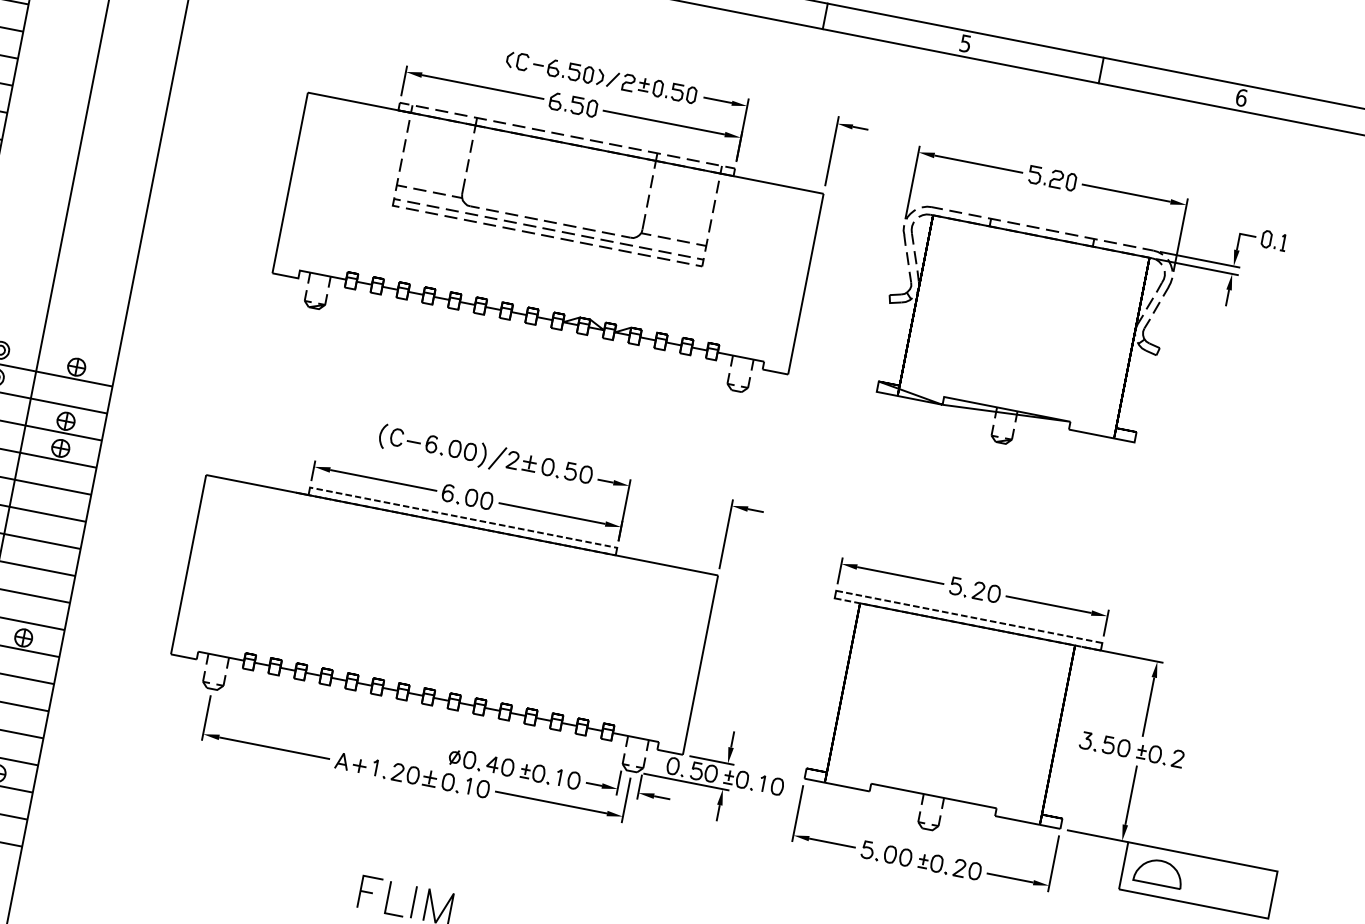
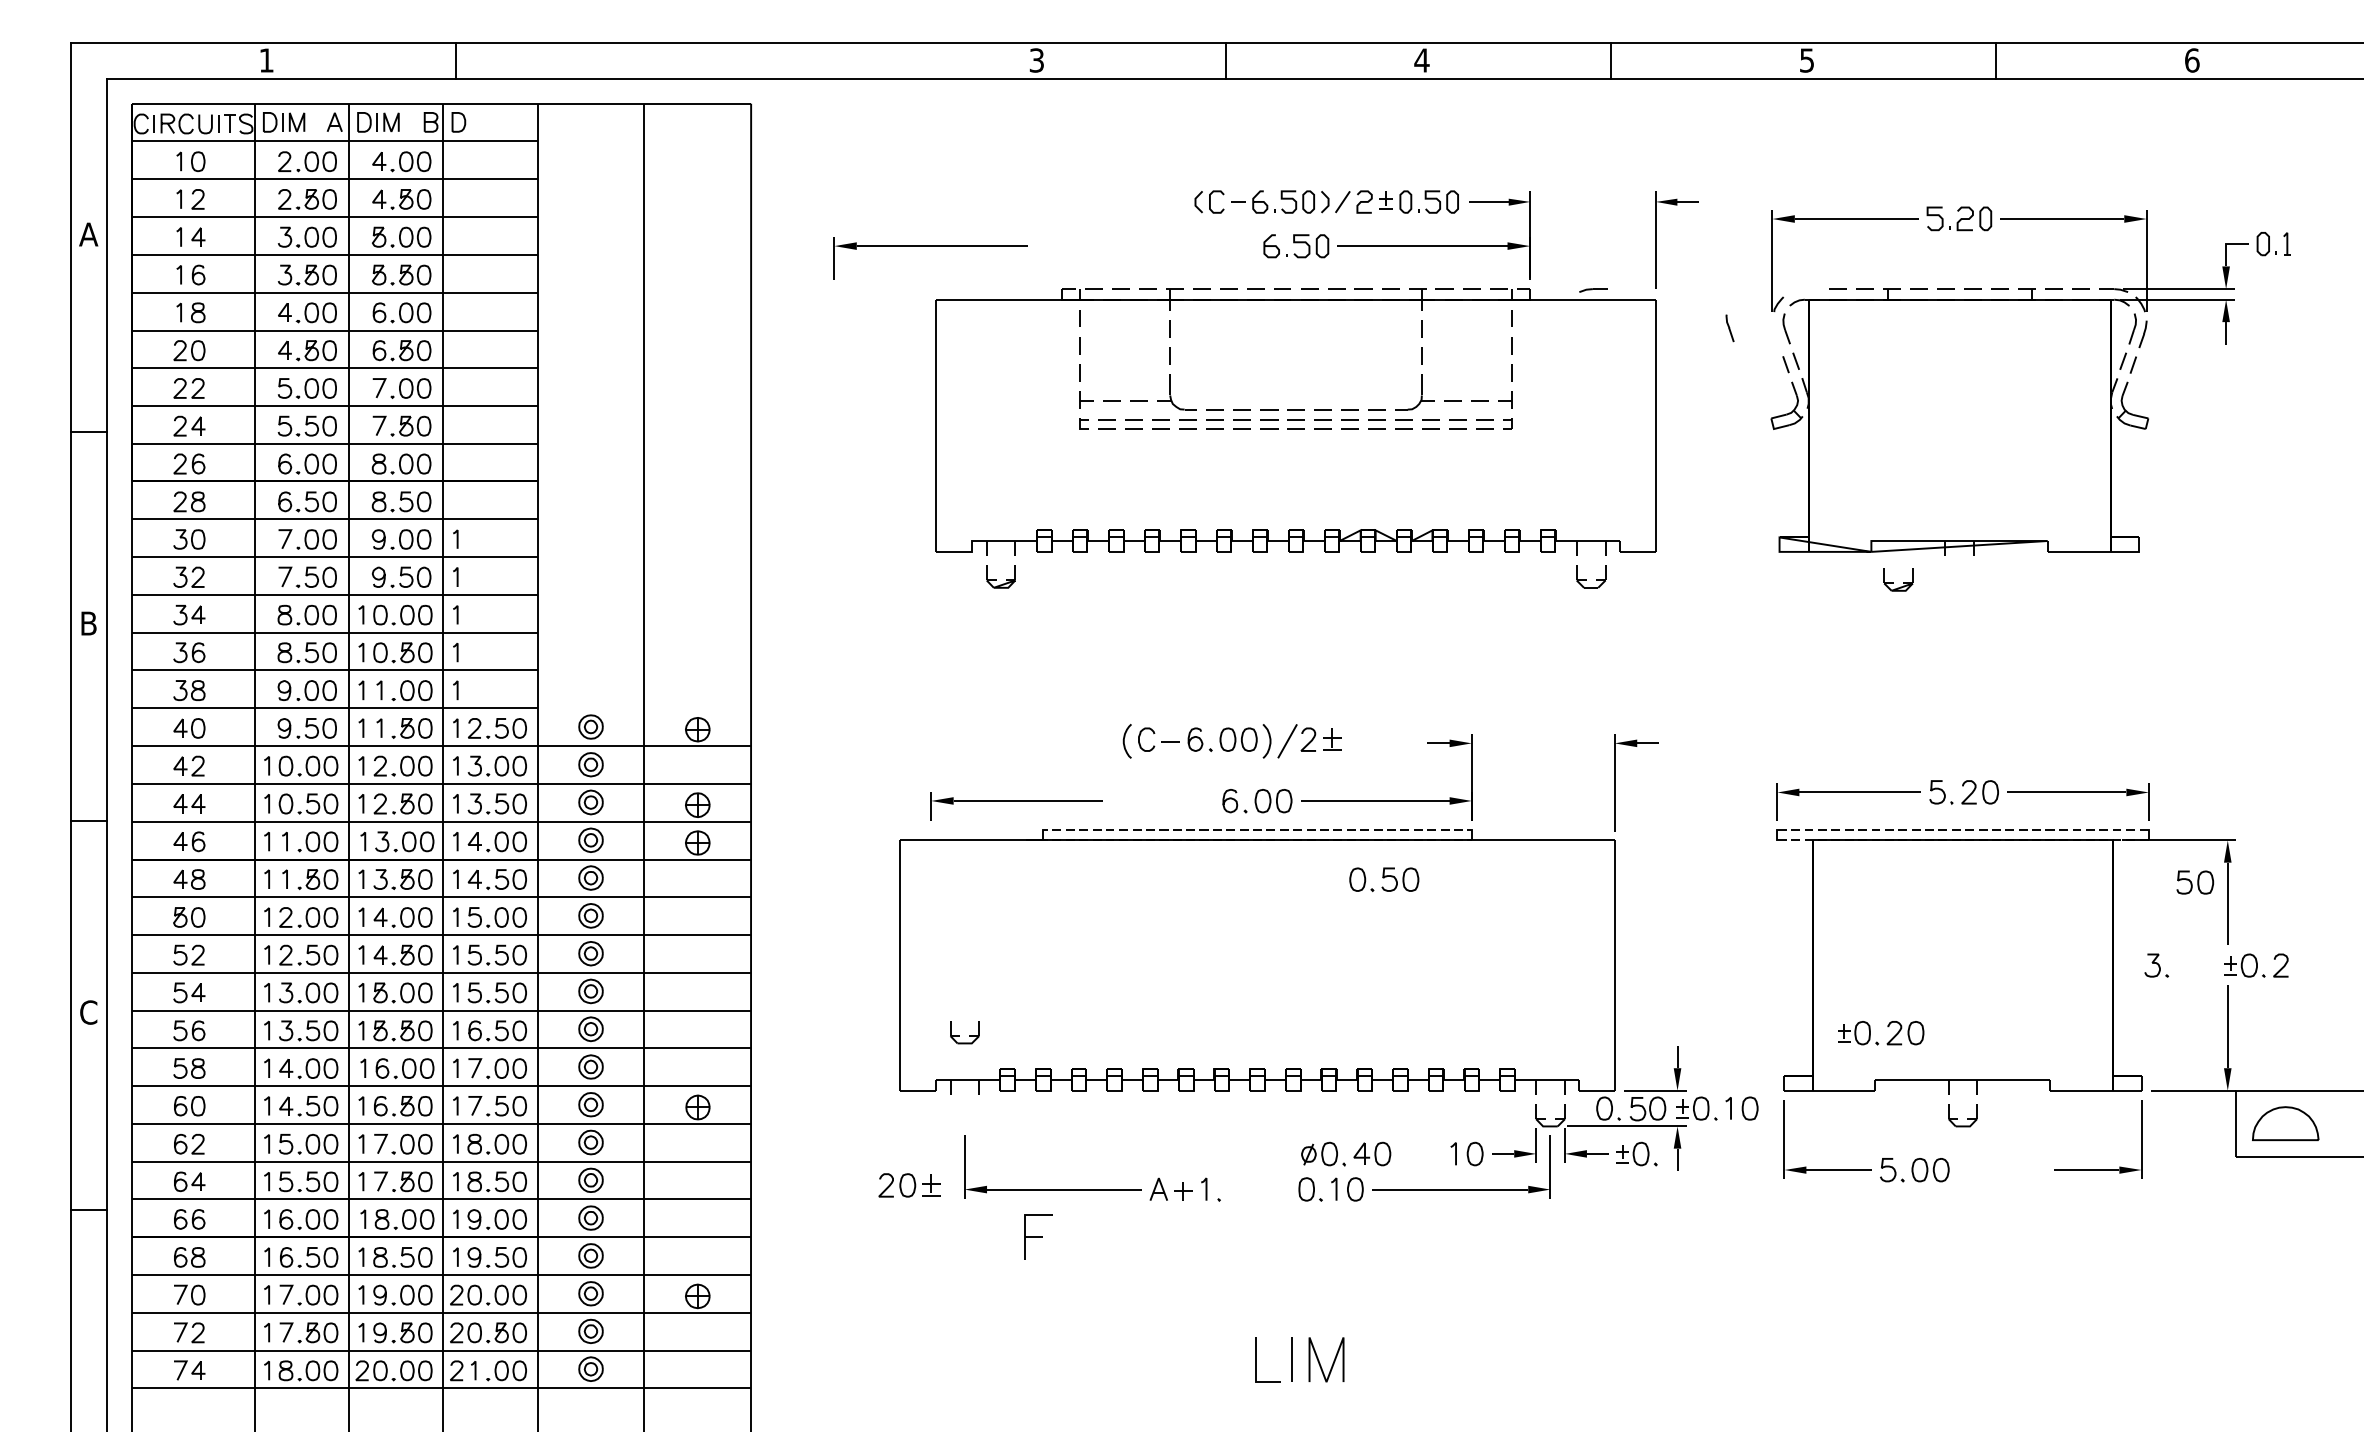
part: (474, 85) -> (930, 246), moved
part: (932, 208) -> (1593, 290), moved
part: (904, 235) -> (1729, 328), moved
part: (1002, 434) -> (1898, 579), moved
part: (567, 470) -> (1384, 879), moved
part: (374, 482) -> (1016, 806), moved
part: (213, 681) -> (964, 1032), moved
part: (1116, 746) -> (2195, 882), moved
part: (535, 772) -> (1636, 1153), moved
part: (414, 775) -> (909, 1185), moved
part: (946, 871) -> (1877, 1041), moved
part: (369, 892) -> (1038, 1236), moved

